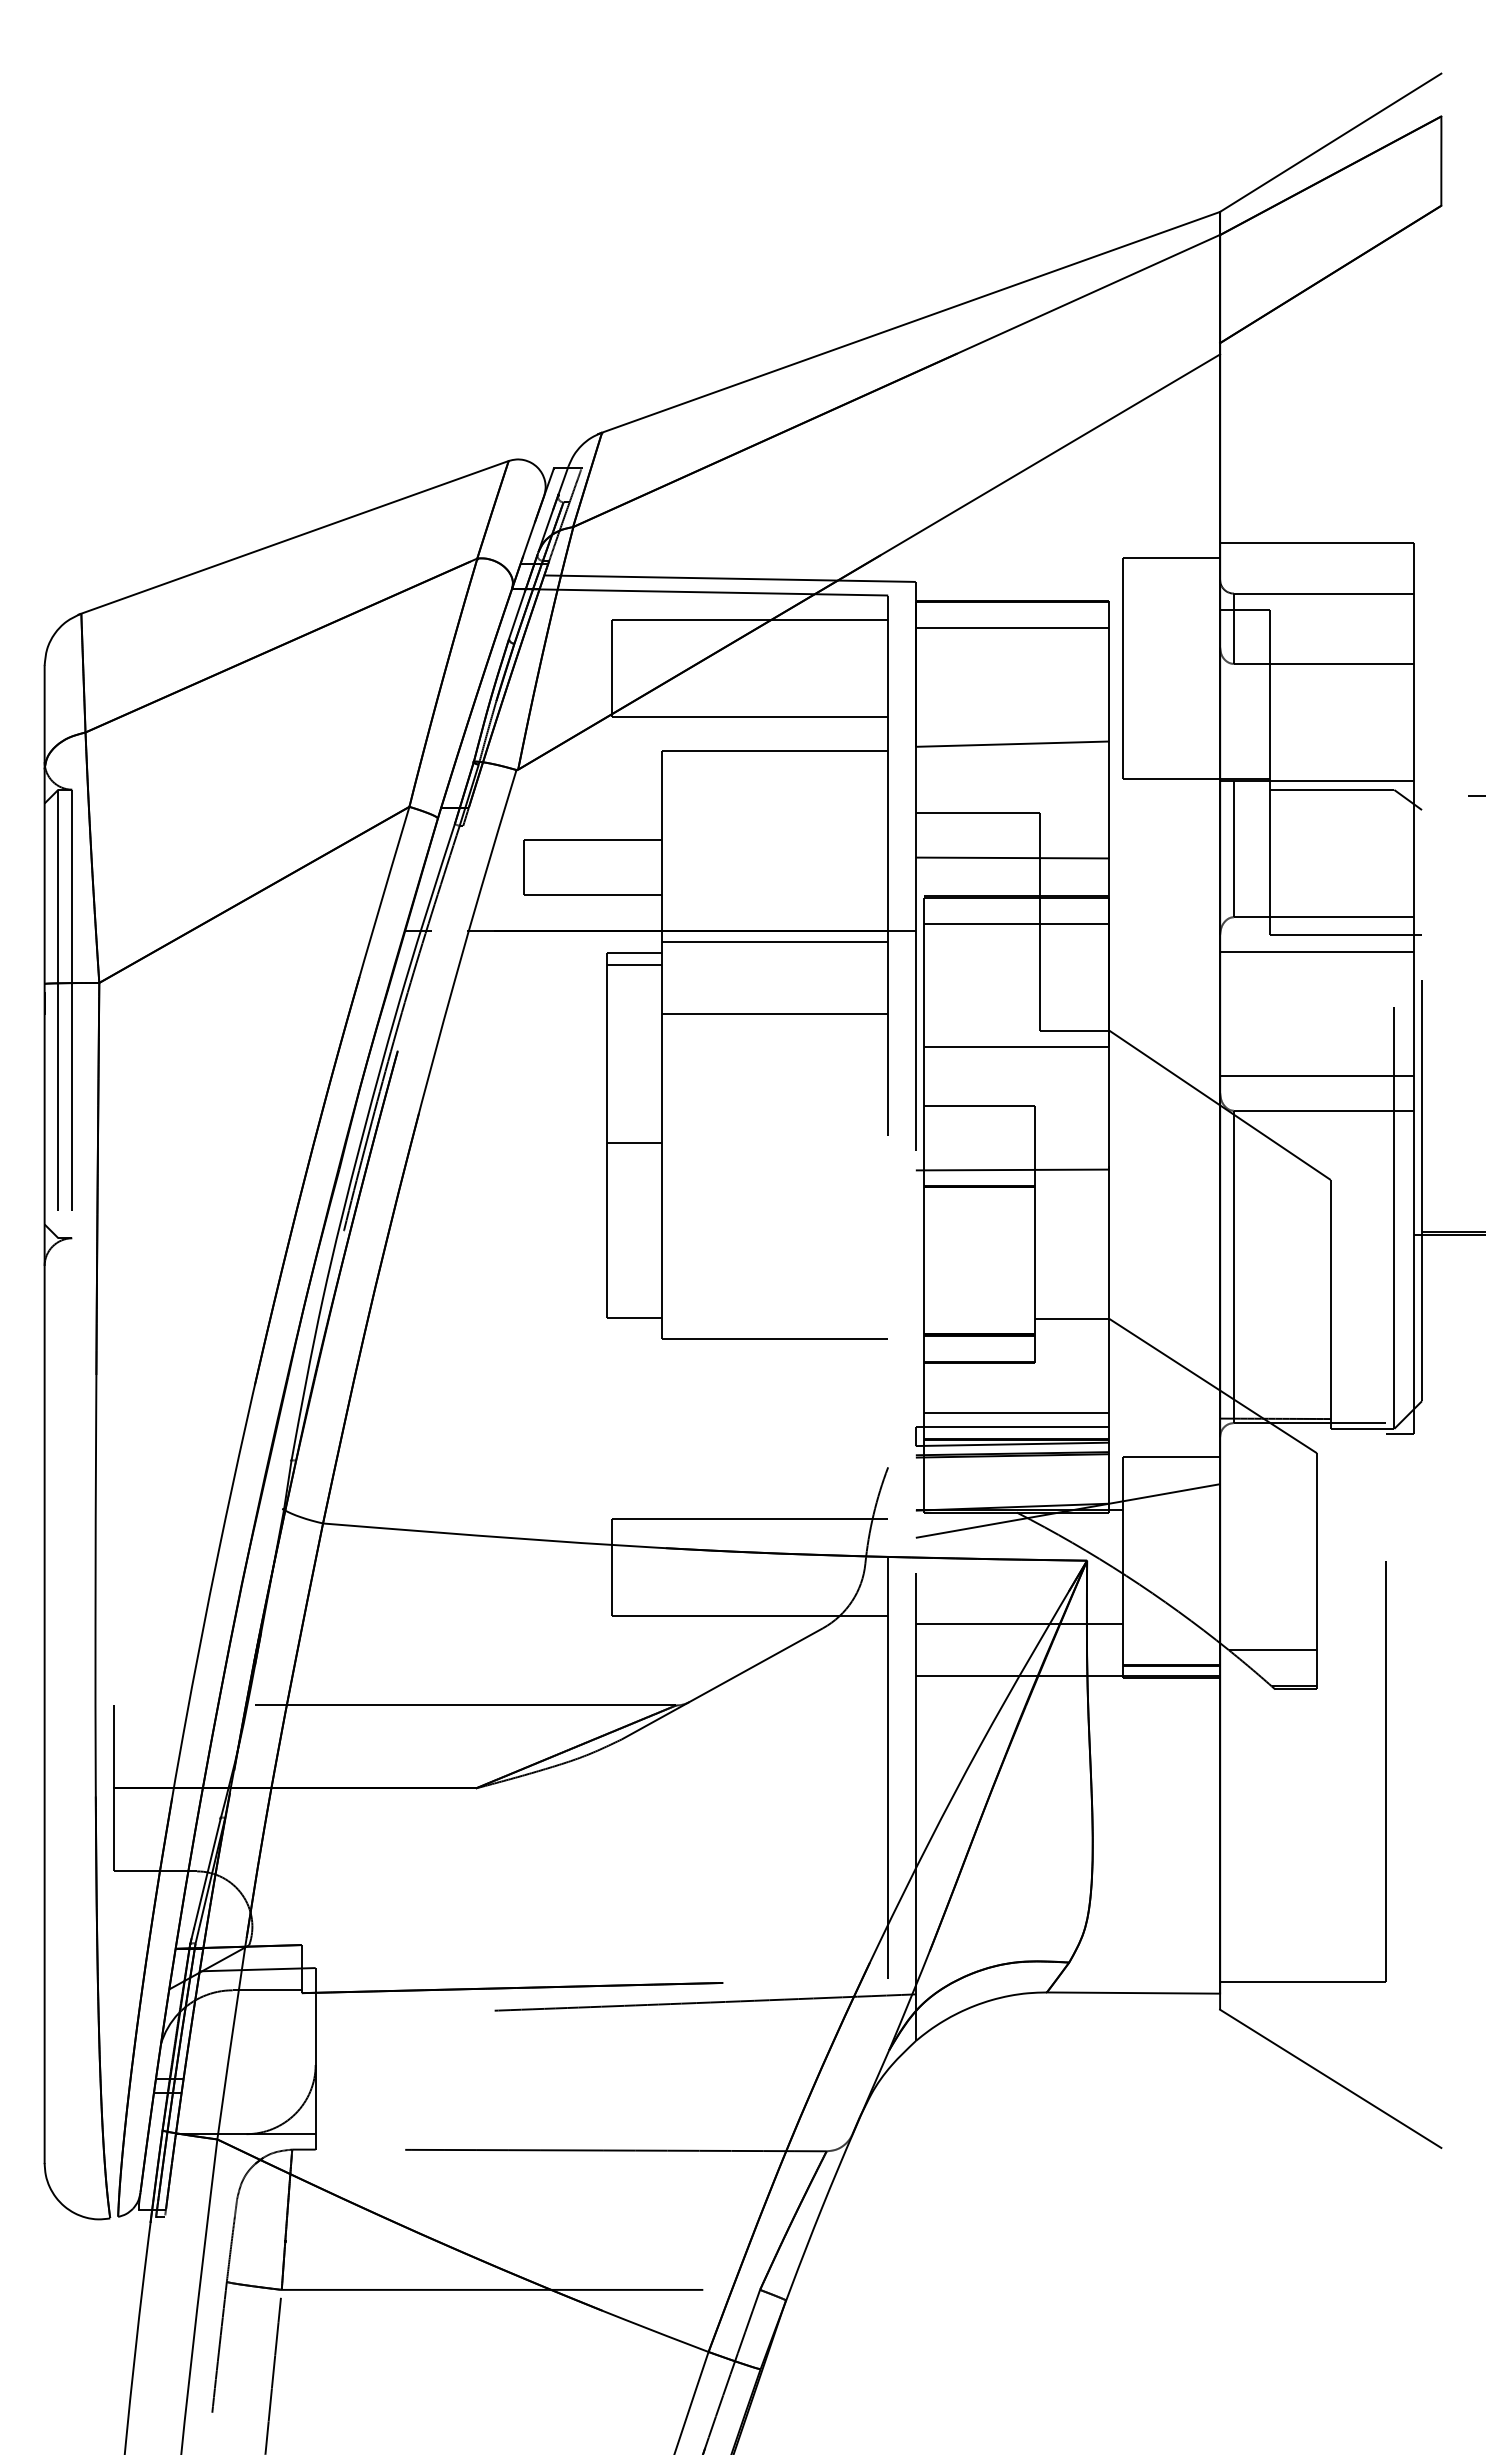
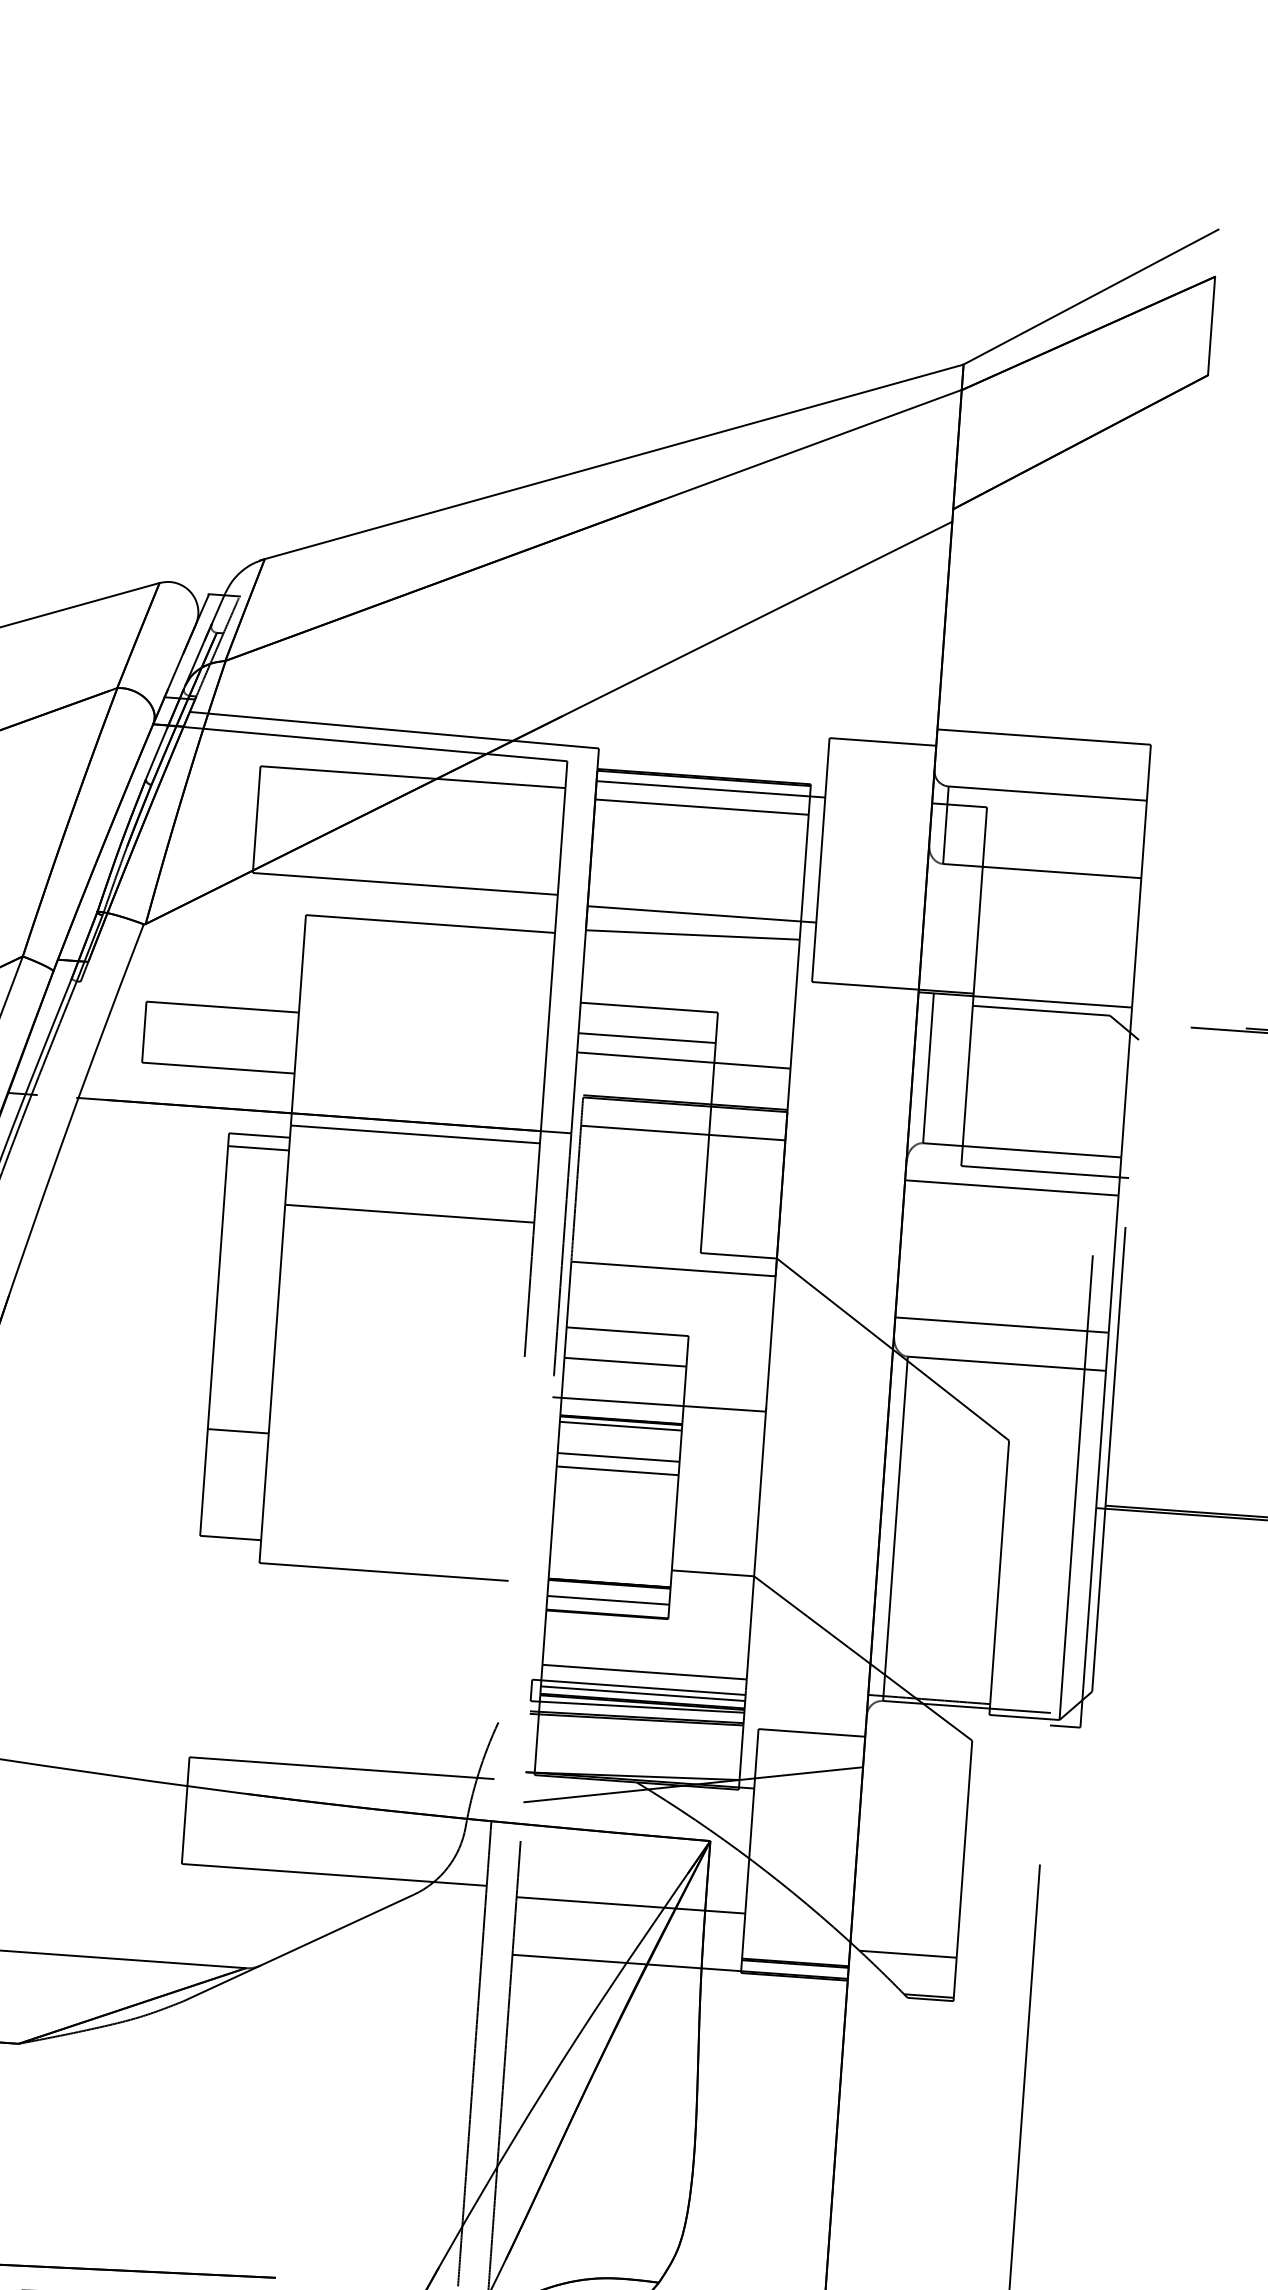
line: (1019, 611) -> (710, 789), added
line: (1019, 725) -> (701, 914), added
line: (977, 840) -> (646, 1038), added
line: (979, 1134) -> (625, 1362), added
line: (634, 1143) -> (238, 1431), moved
line: (979, 1192) -> (620, 1426), added
line: (979, 1220) -> (618, 1457), added
line: (979, 1232) -> (617, 1470), added
line: (979, 1350) -> (608, 1600), added
line: (1016, 1432) -> (642, 1694), added

